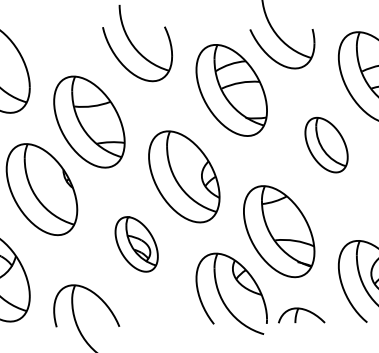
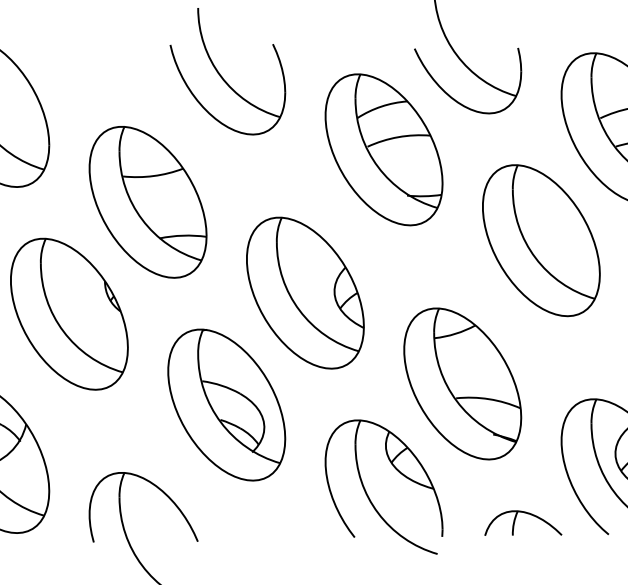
part: (326, 144) -> (541, 239), size x1.67
part: (136, 244) -> (226, 405), size x1.67
part: (301, 315) -> (522, 522), moved

